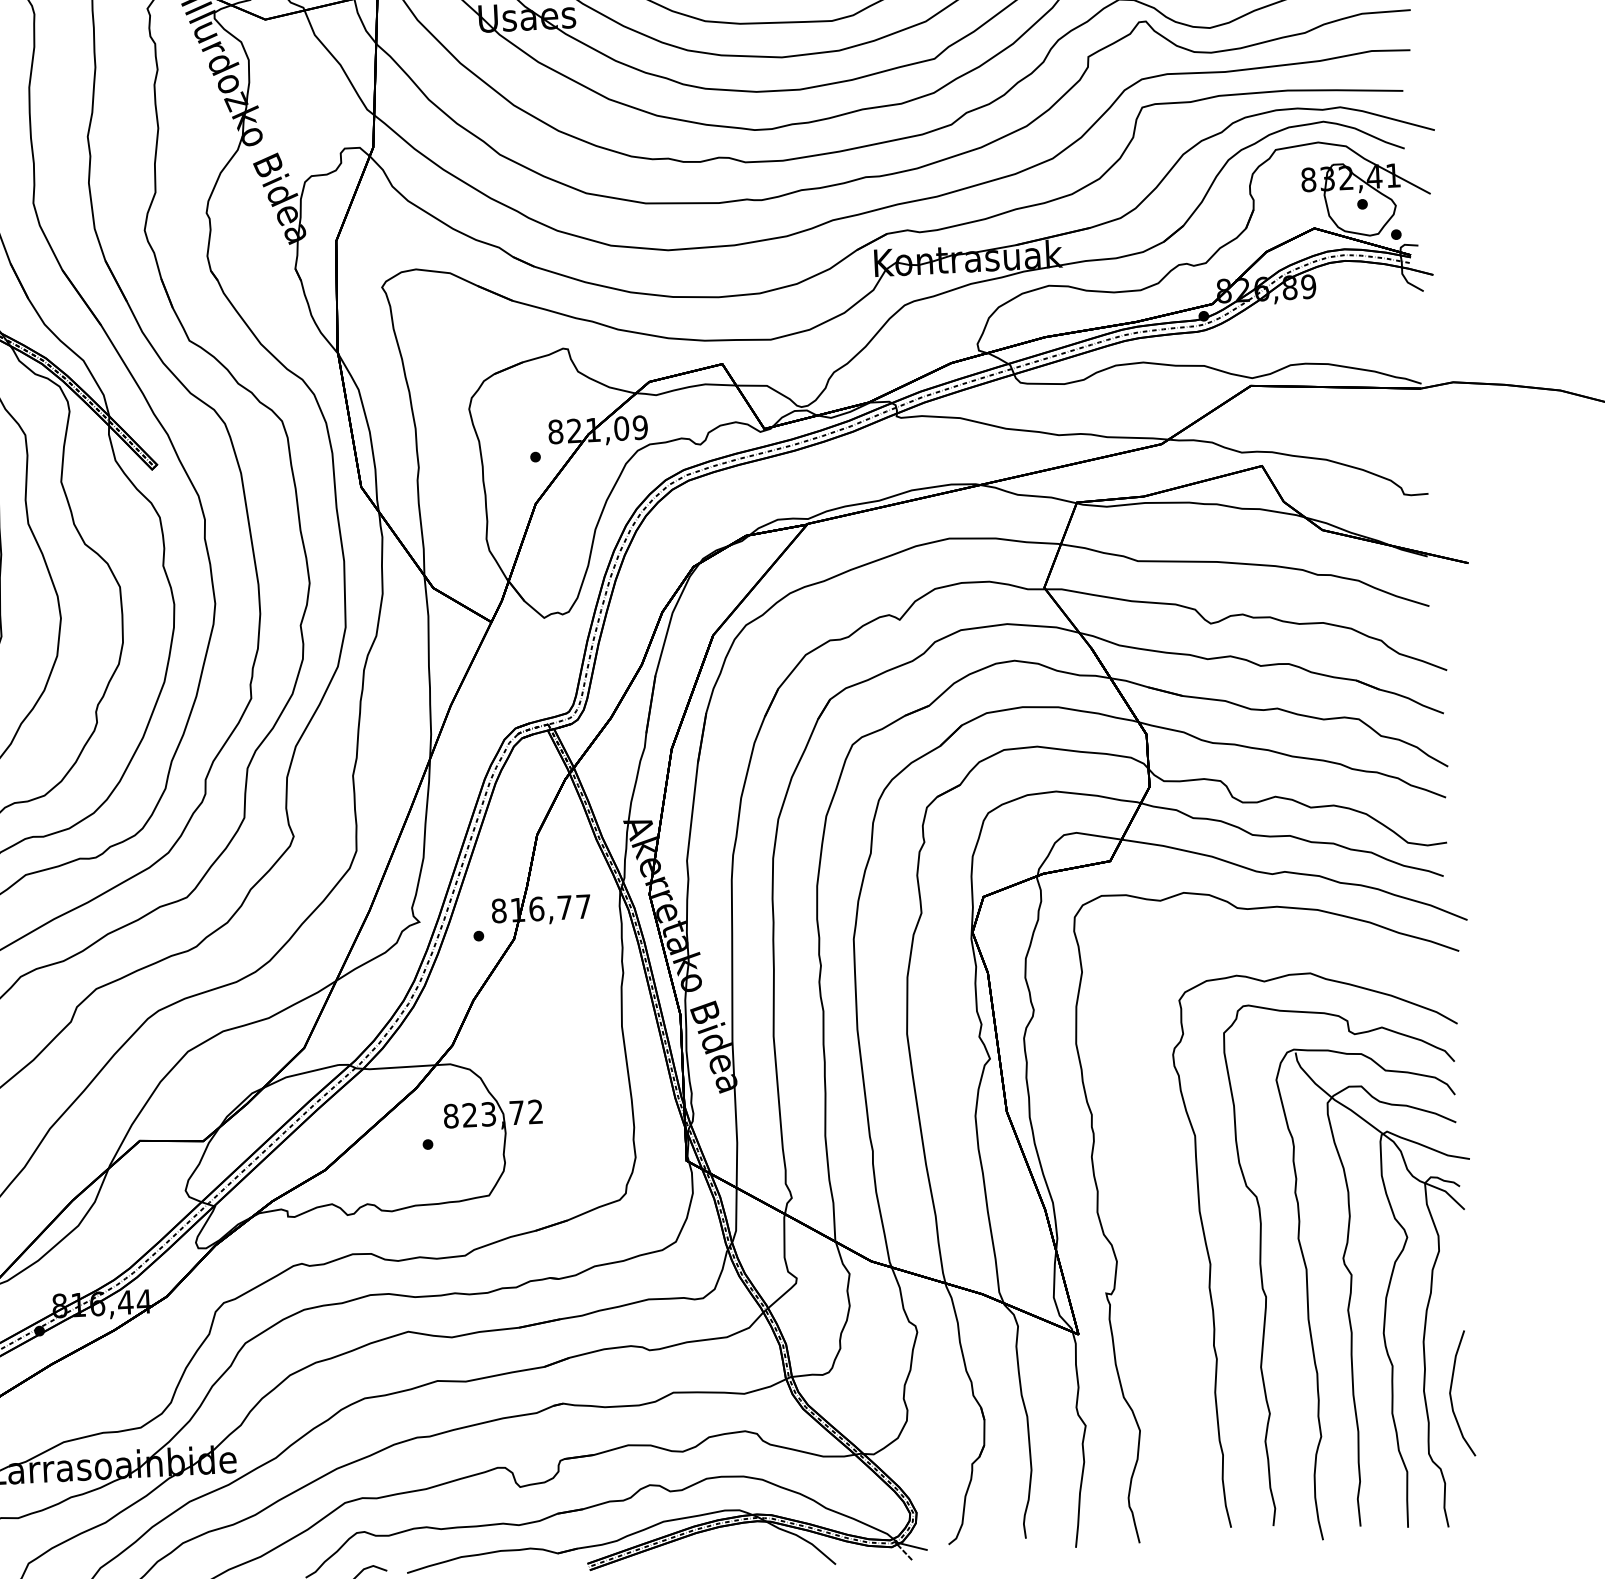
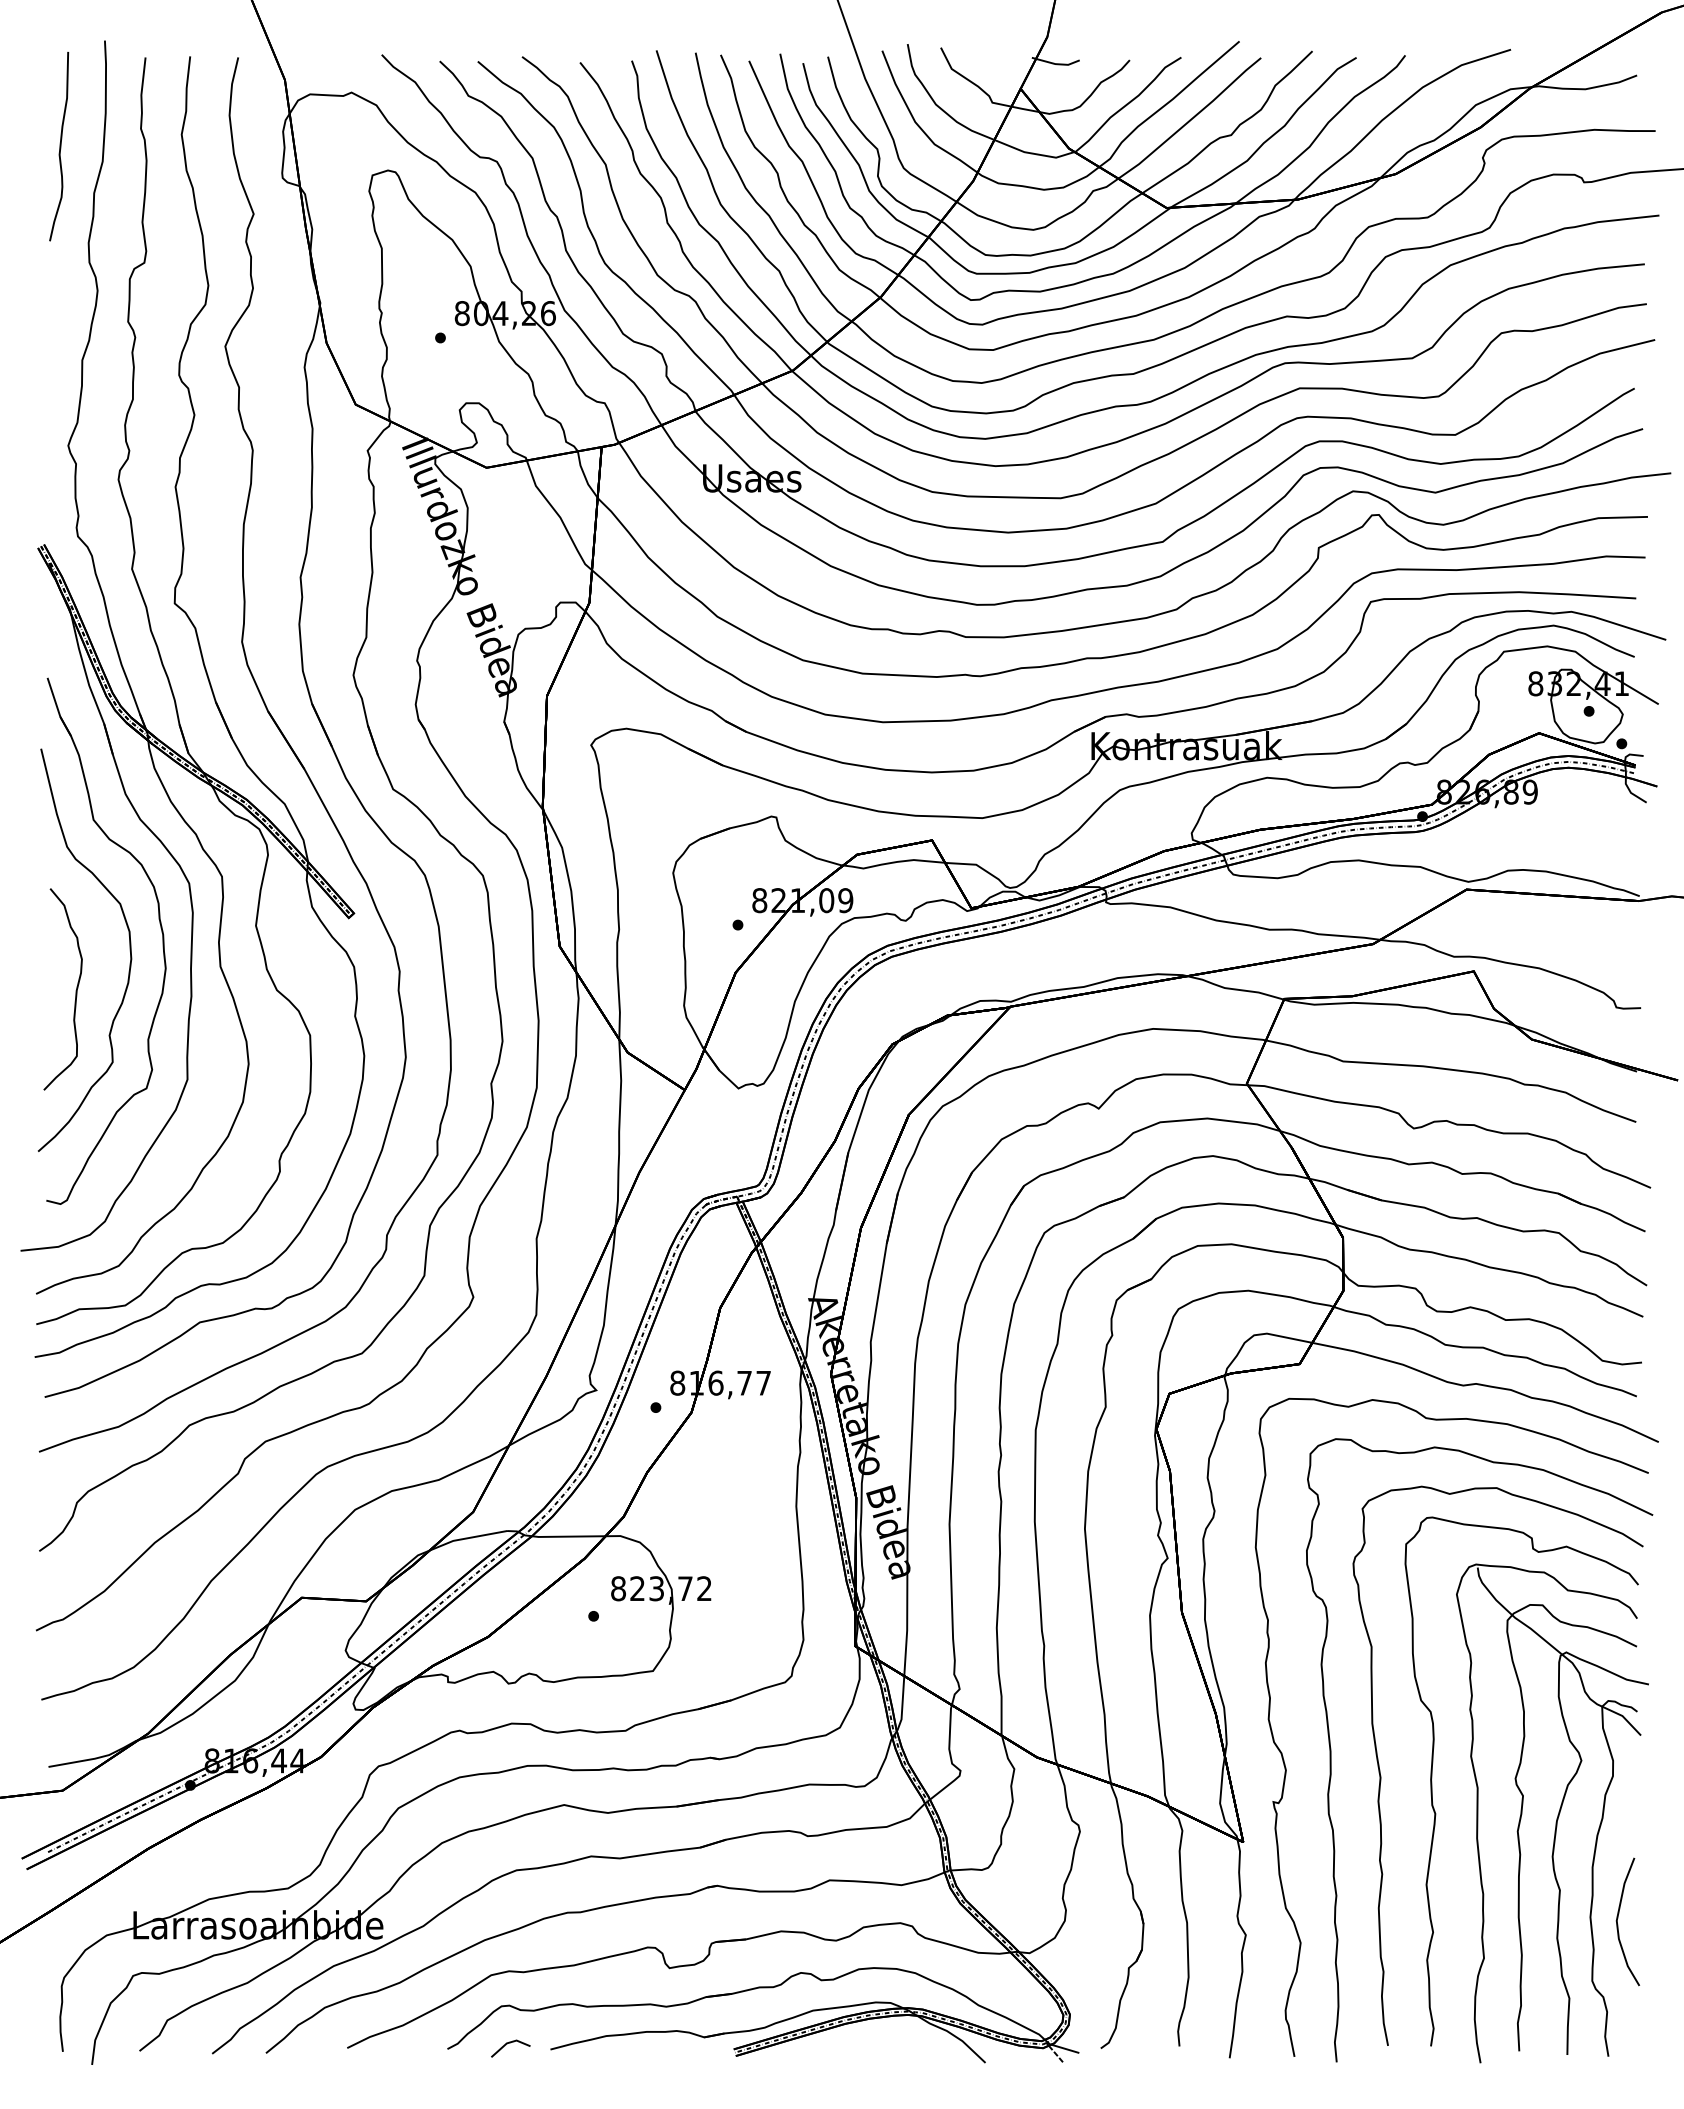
curve: (1160, 1239) -> (1331, 1750), added

